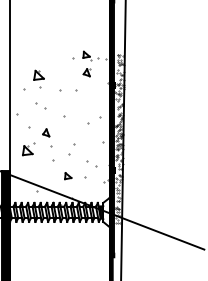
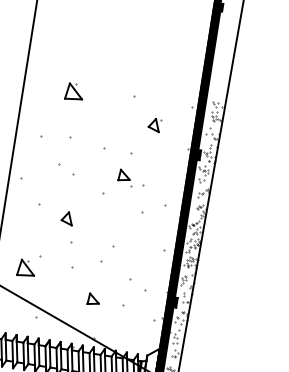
part: (90, 55) -> (131, 177), moved
part: (38, 74) -> (73, 90), moved
part: (28, 149) -> (28, 266), moved

